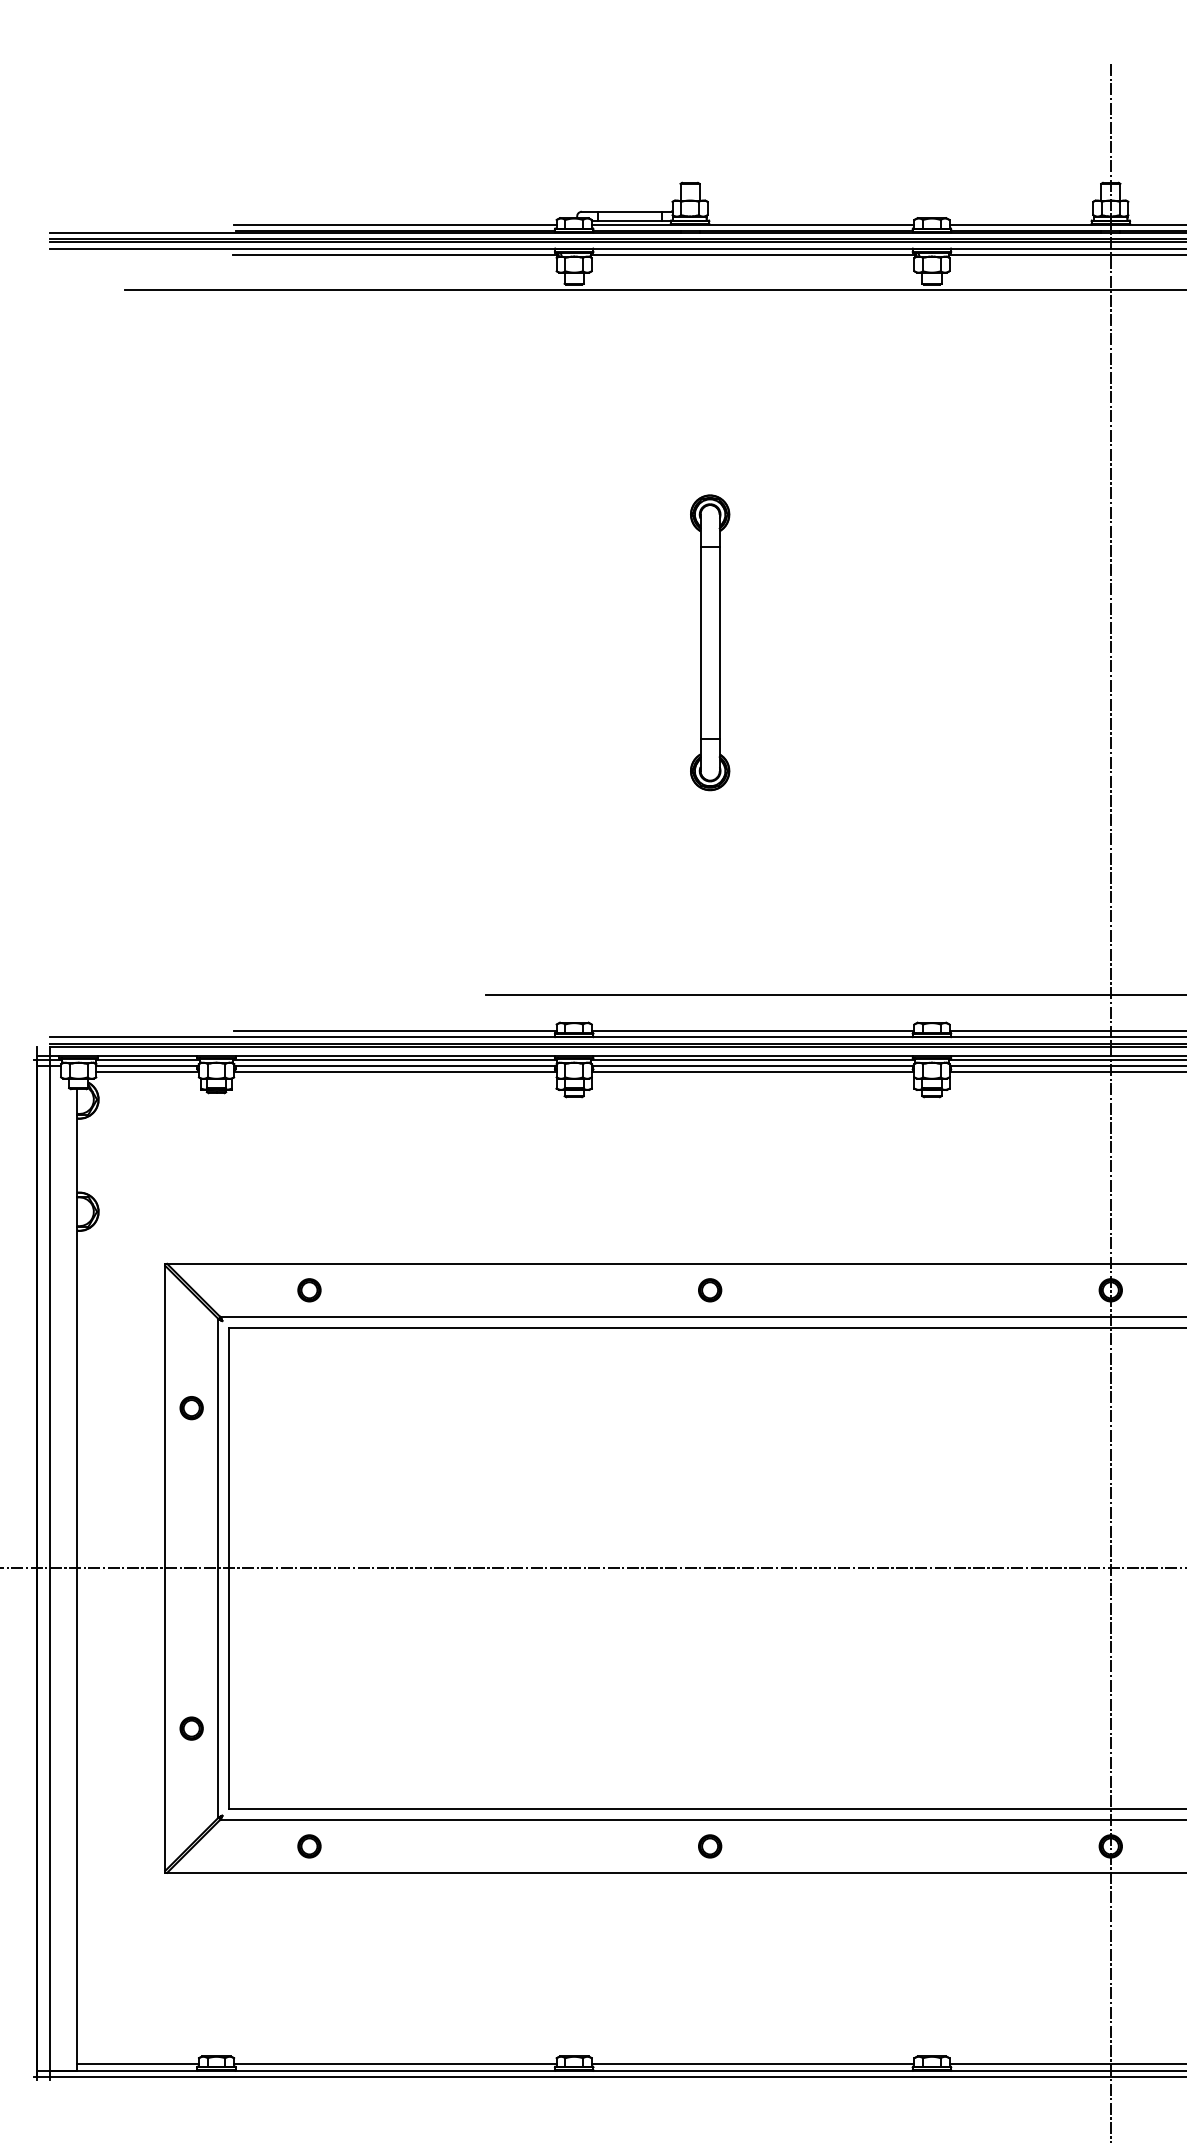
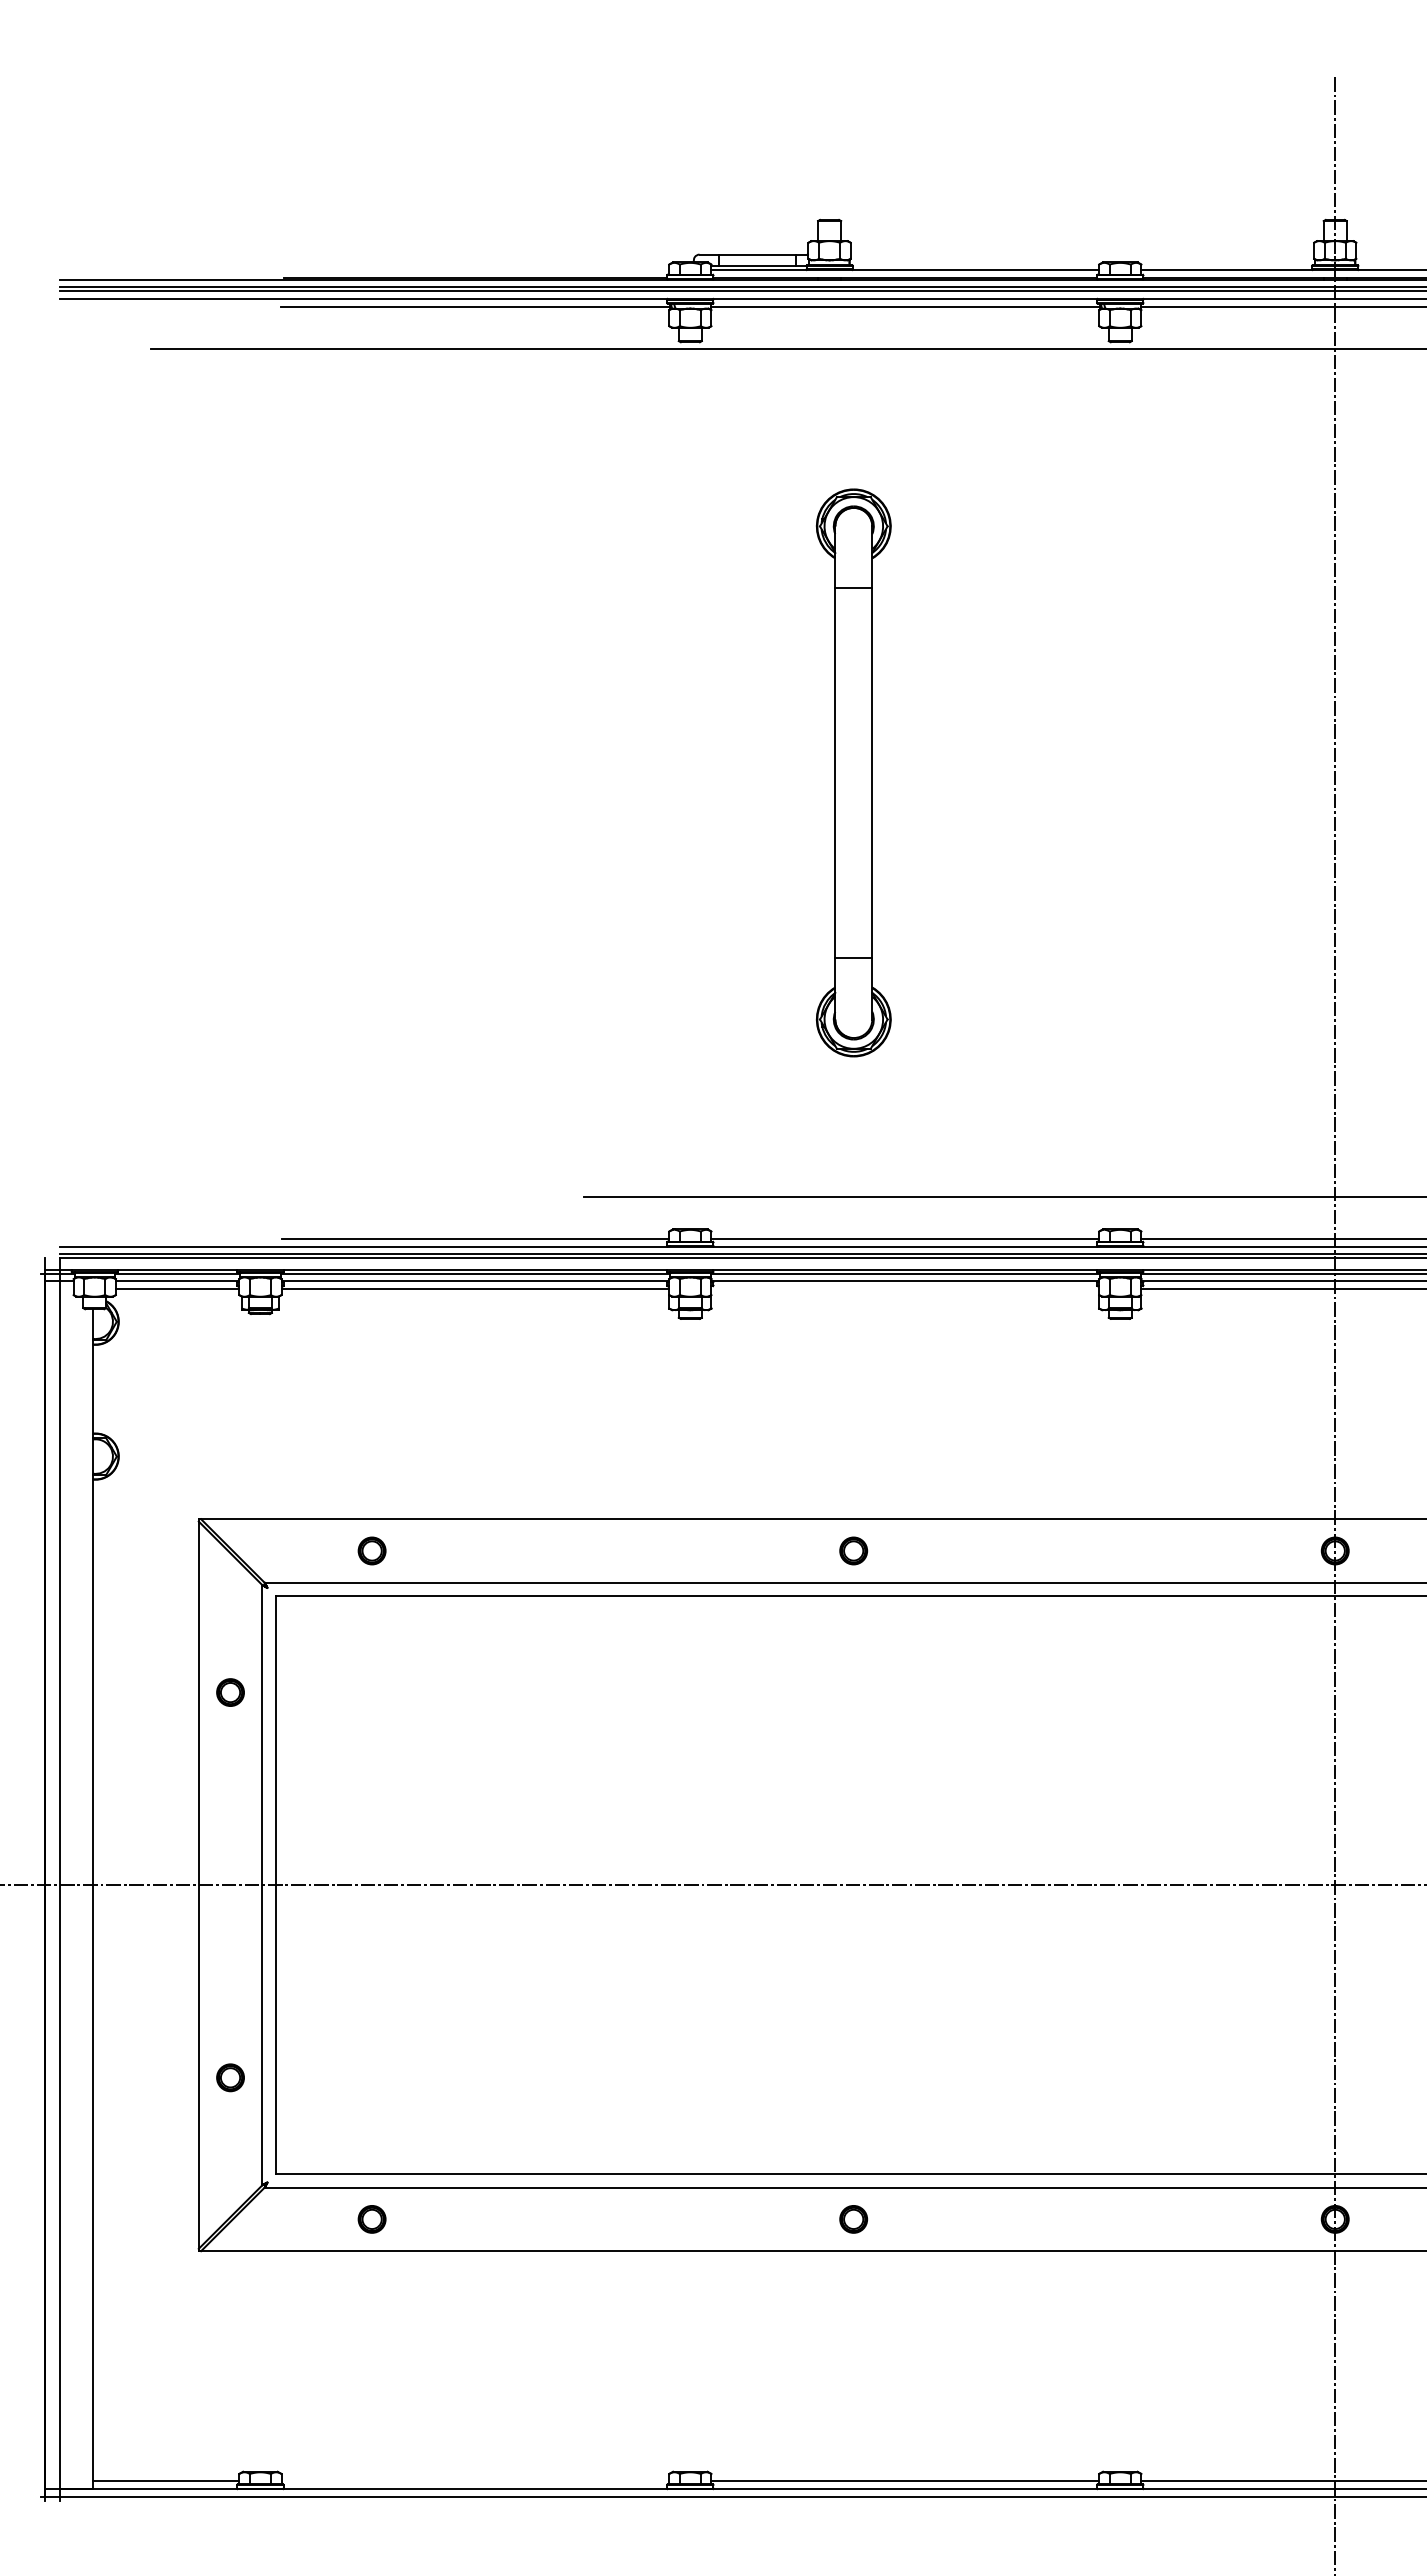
line: (395, 224) -> (475, 270), removed
part: (709, 642) -> (853, 772), size x1.6
line: (753, 1072) -> (905, 1289), removed
line: (395, 2064) -> (475, 2481), removed

